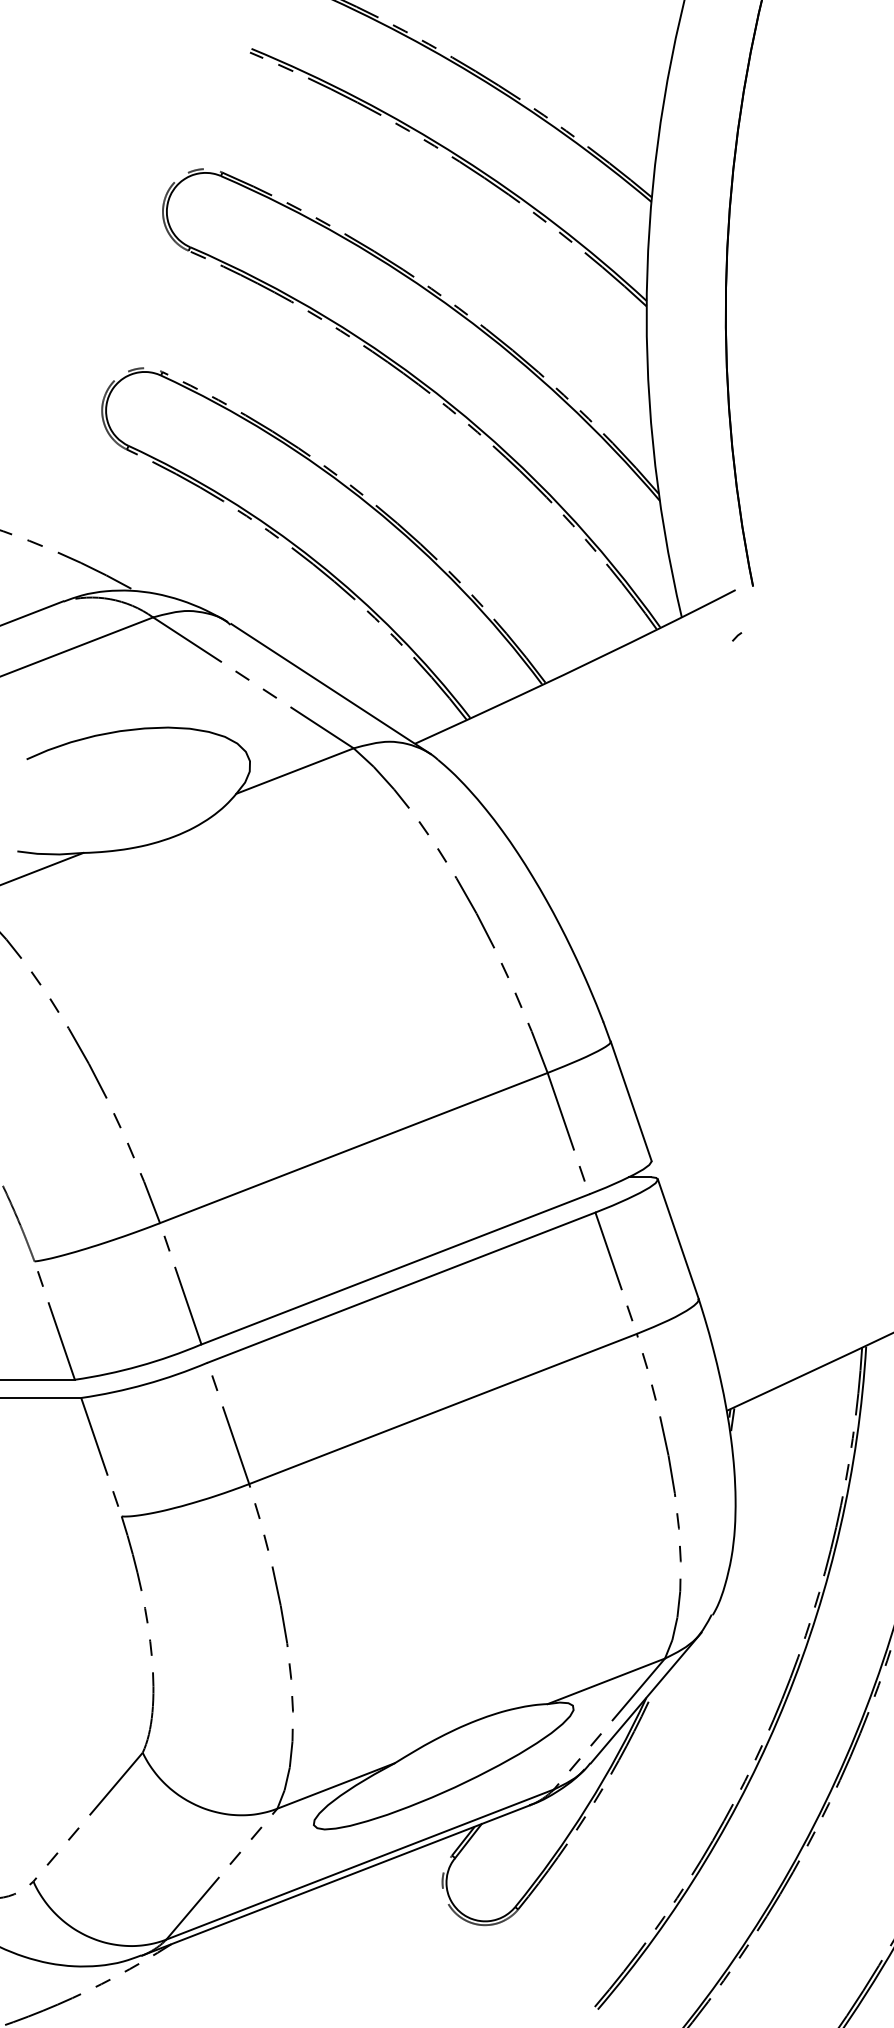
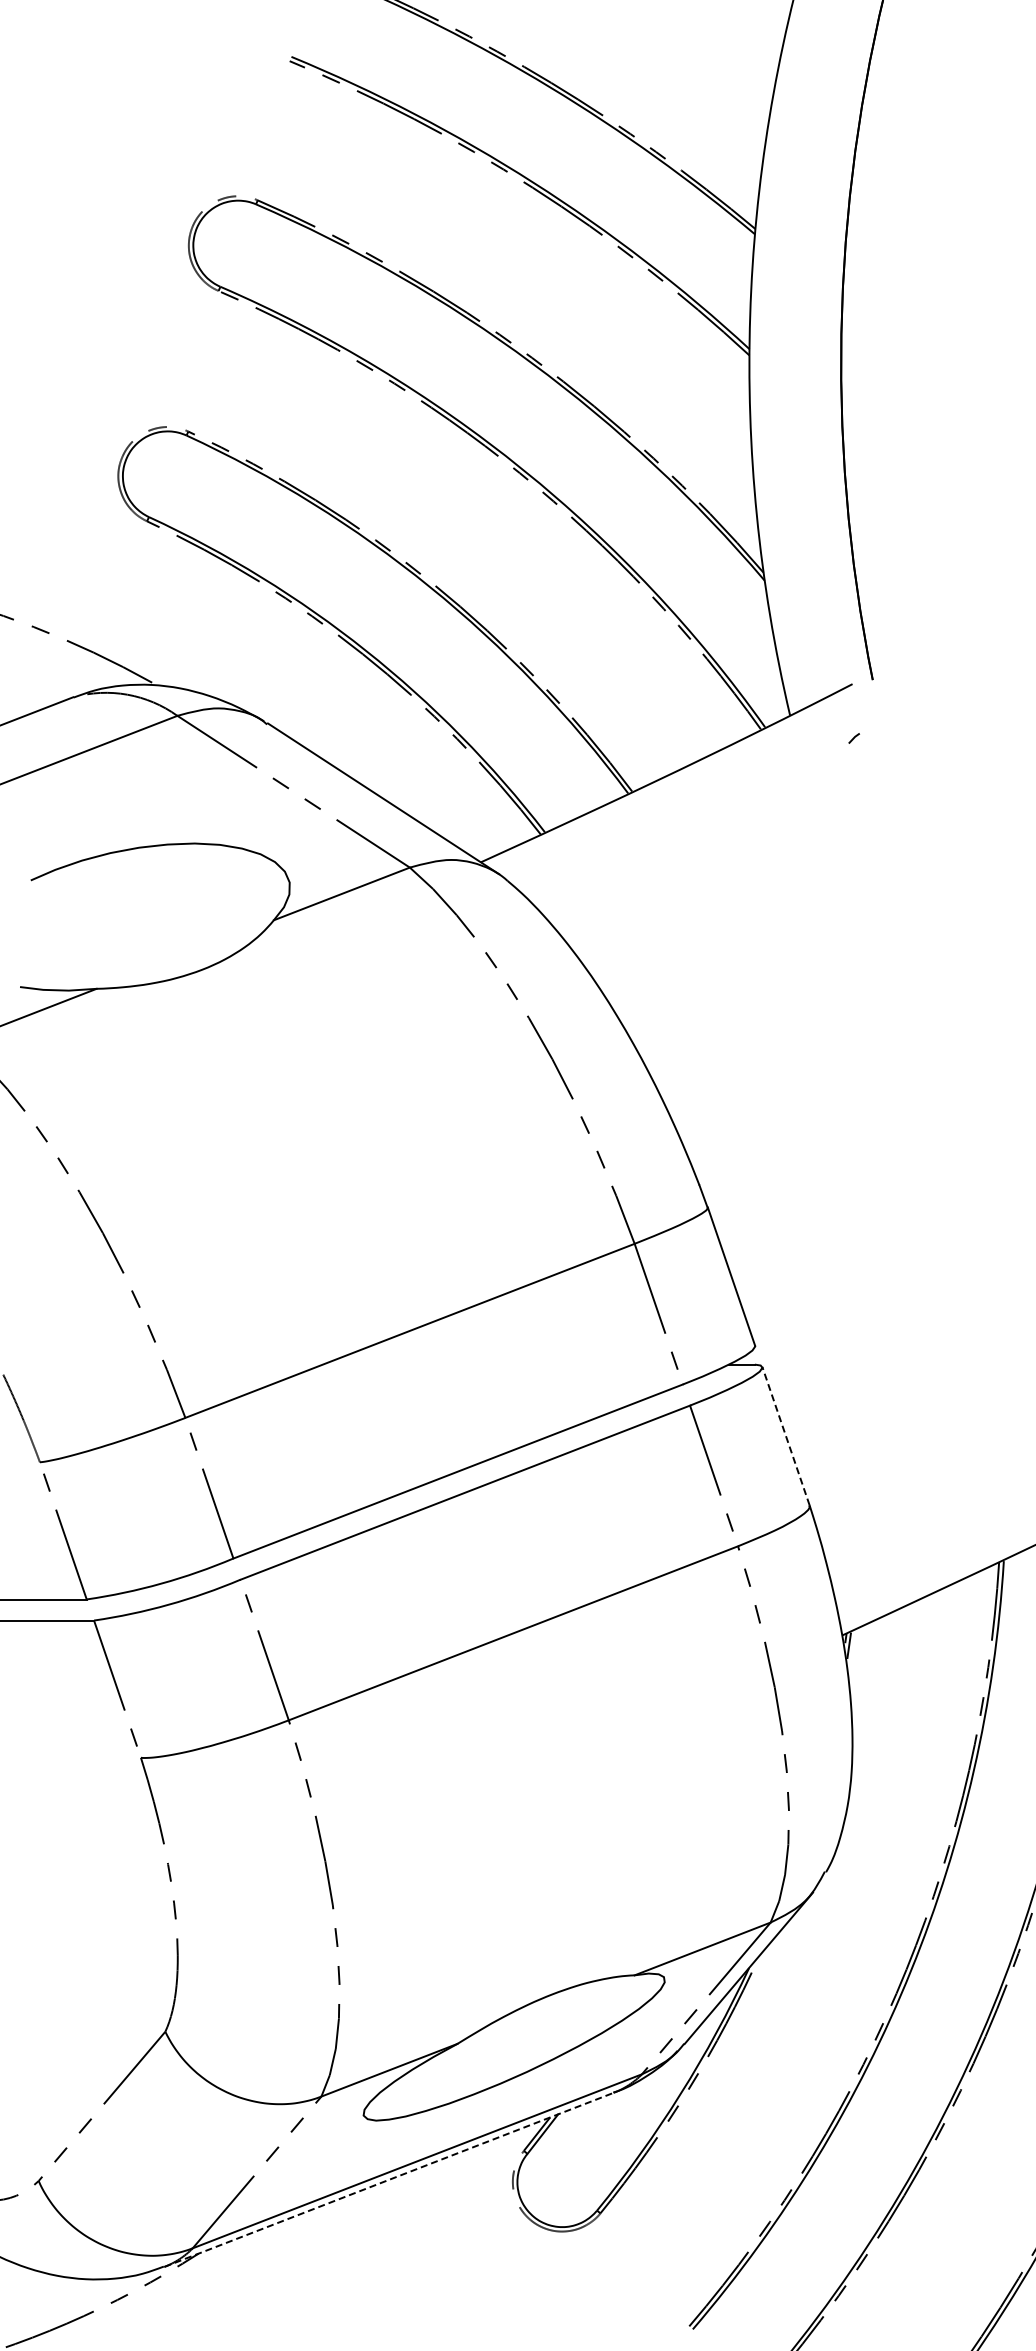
line: (677, 1238) -> (785, 1435), solid -> dashed
line: (336, 1880) -> (389, 2179), solid -> dashed

